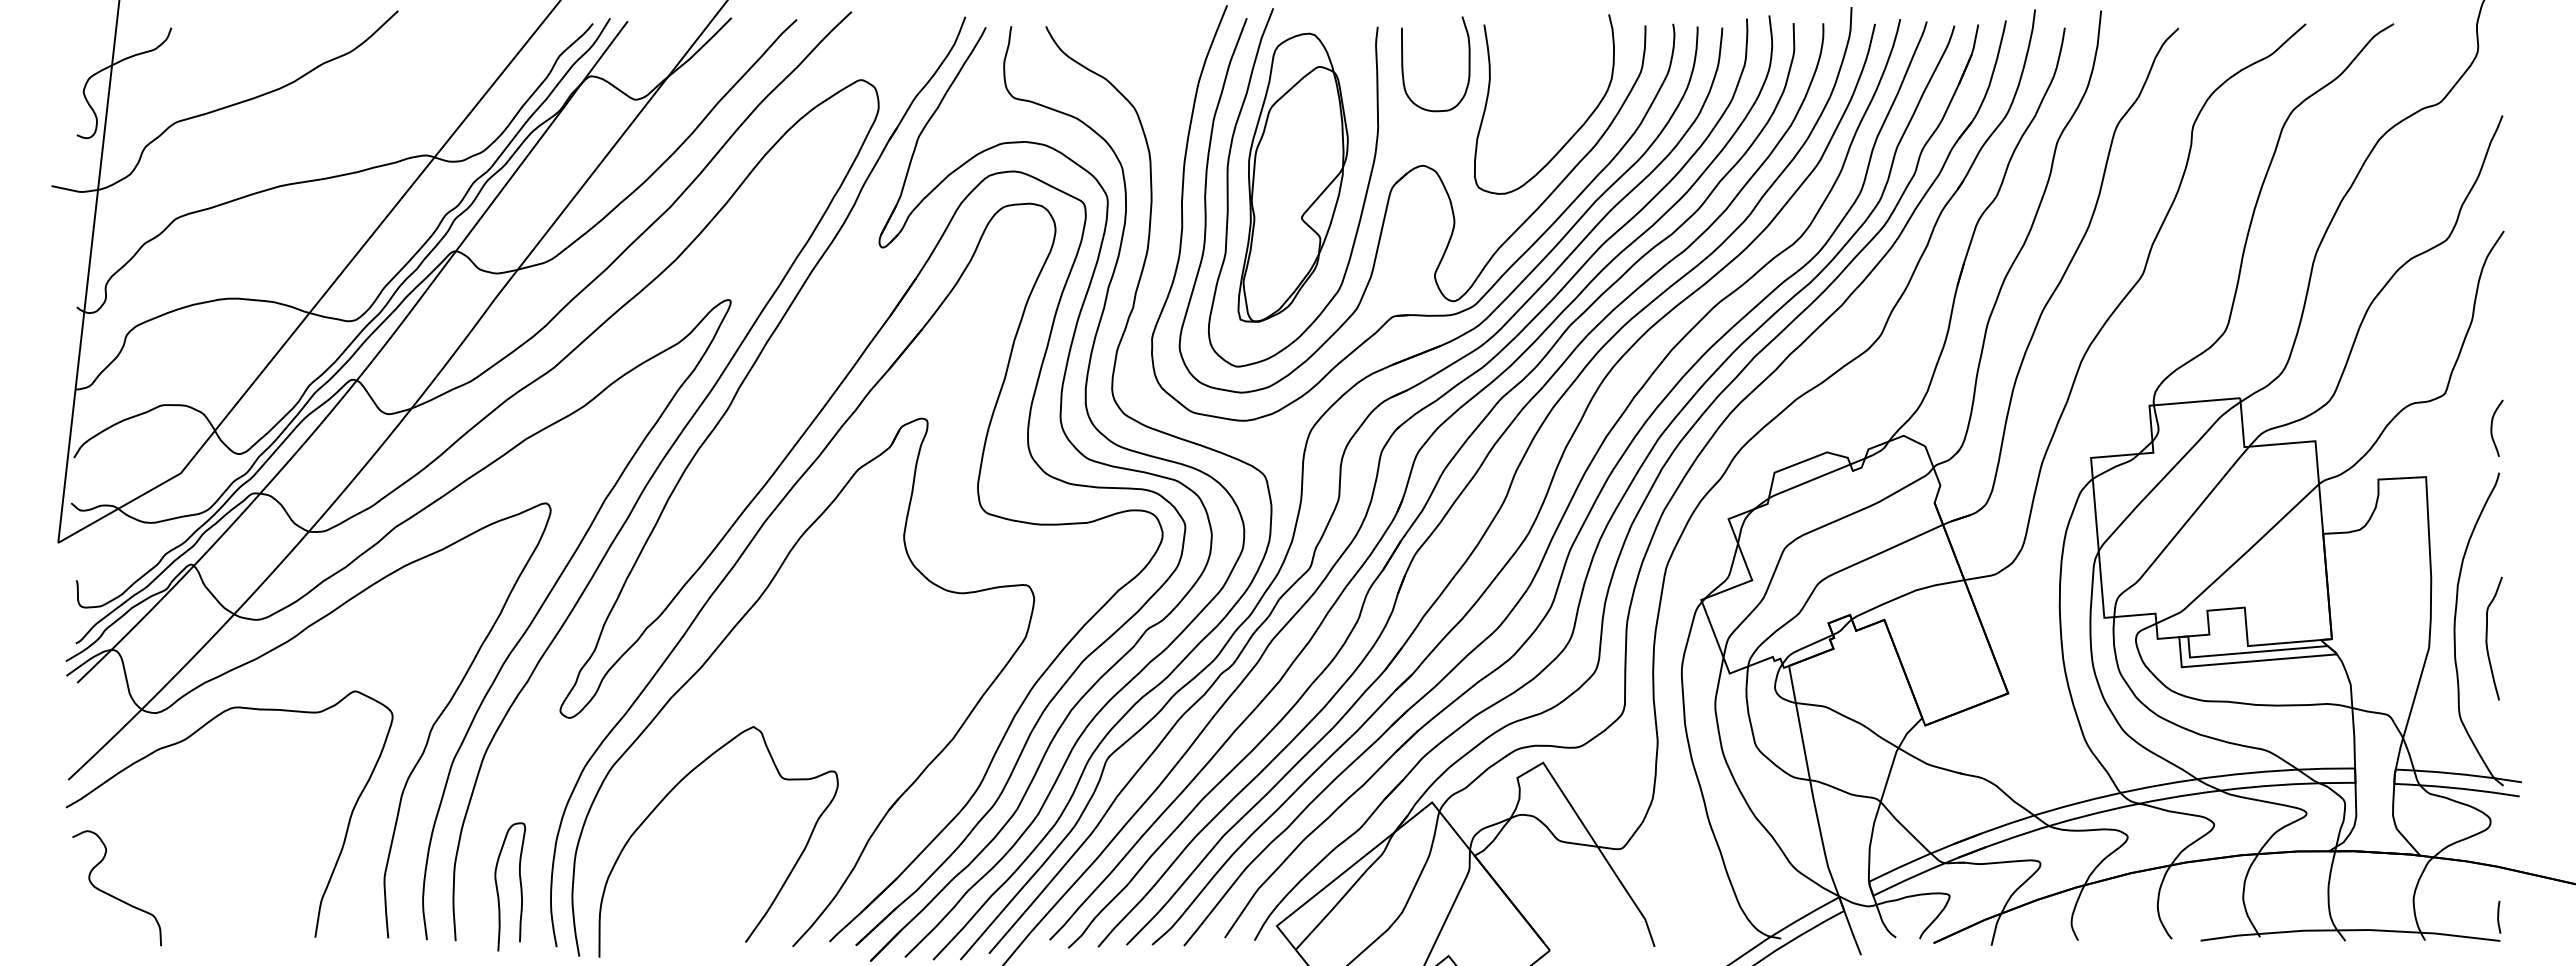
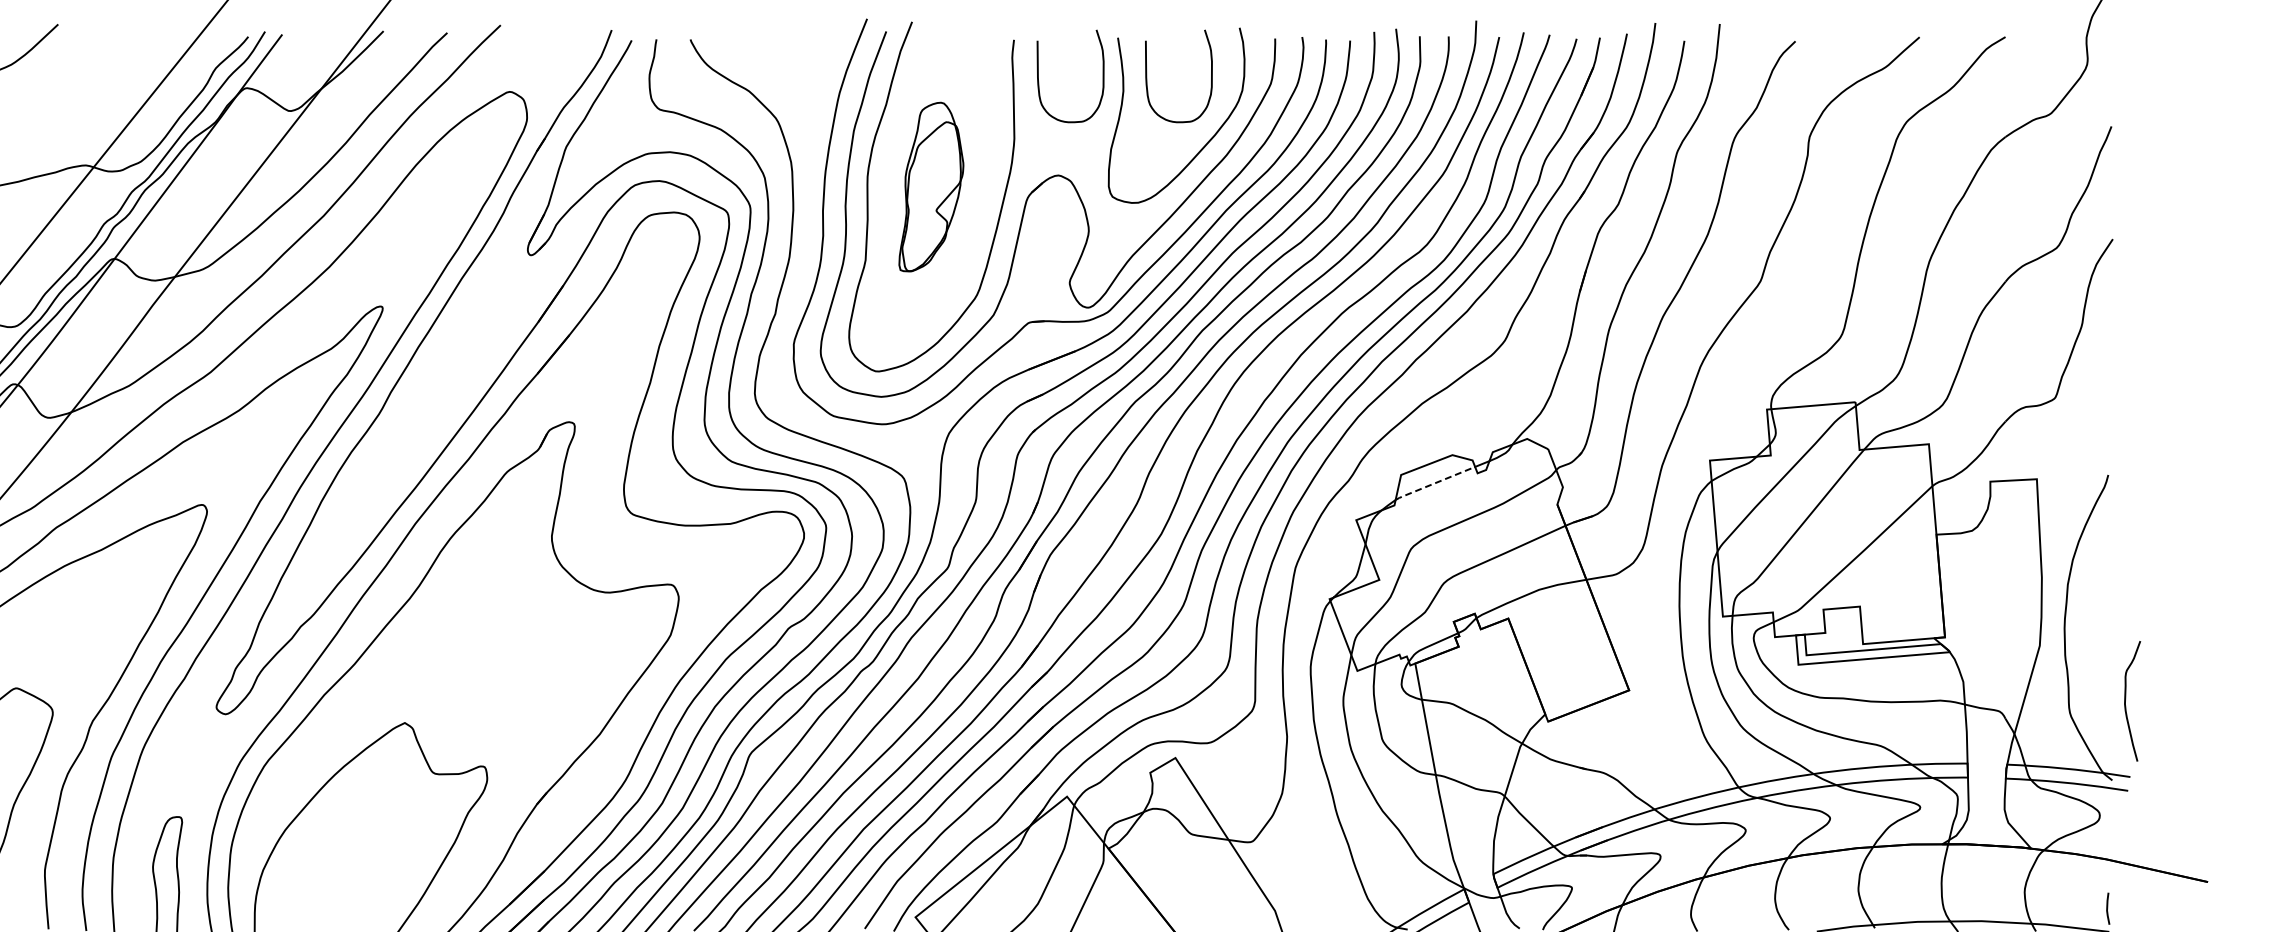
curve: (1514, 64) -> (1147, 76), added
part: (1292, 177) -> (930, 186), size x0.6
curve: (2492, 427) -> (2101, 430), removed
line: (1807, 481) -> (1433, 483), solid -> dashed
curve: (2487, 638) -> (2126, 701), moved

